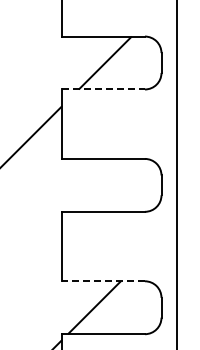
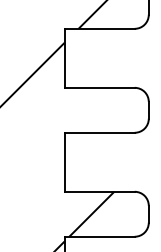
line: (104, 89) -> (100, 28), dashed -> solid
line: (103, 281) -> (99, 191), dashed -> solid

